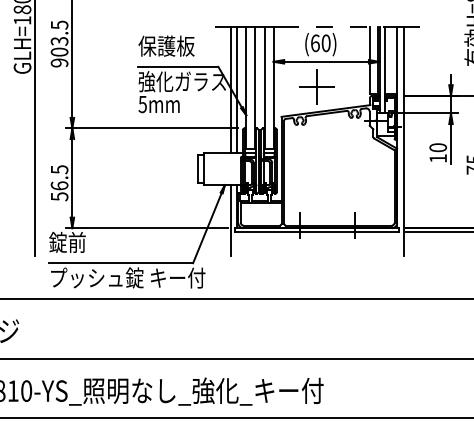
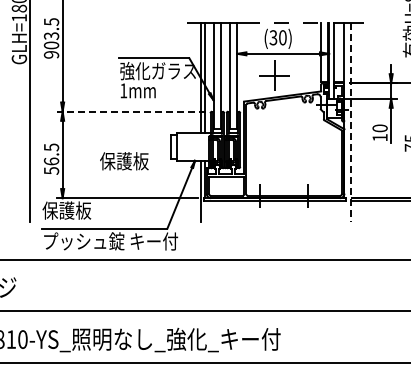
text: (315, 42) -> (273, 37), (60) -> (30)
text: (166, 46) -> (124, 161), moved
text: (142, 104) -> (123, 90), 5mm -> 1mm
line: (151, 128) -> (131, 111), solid -> dashed
line: (404, 140) -> (350, 122), solid -> dashed
text: (76, 242) -> (66, 210), 錠前 -> 保護板

